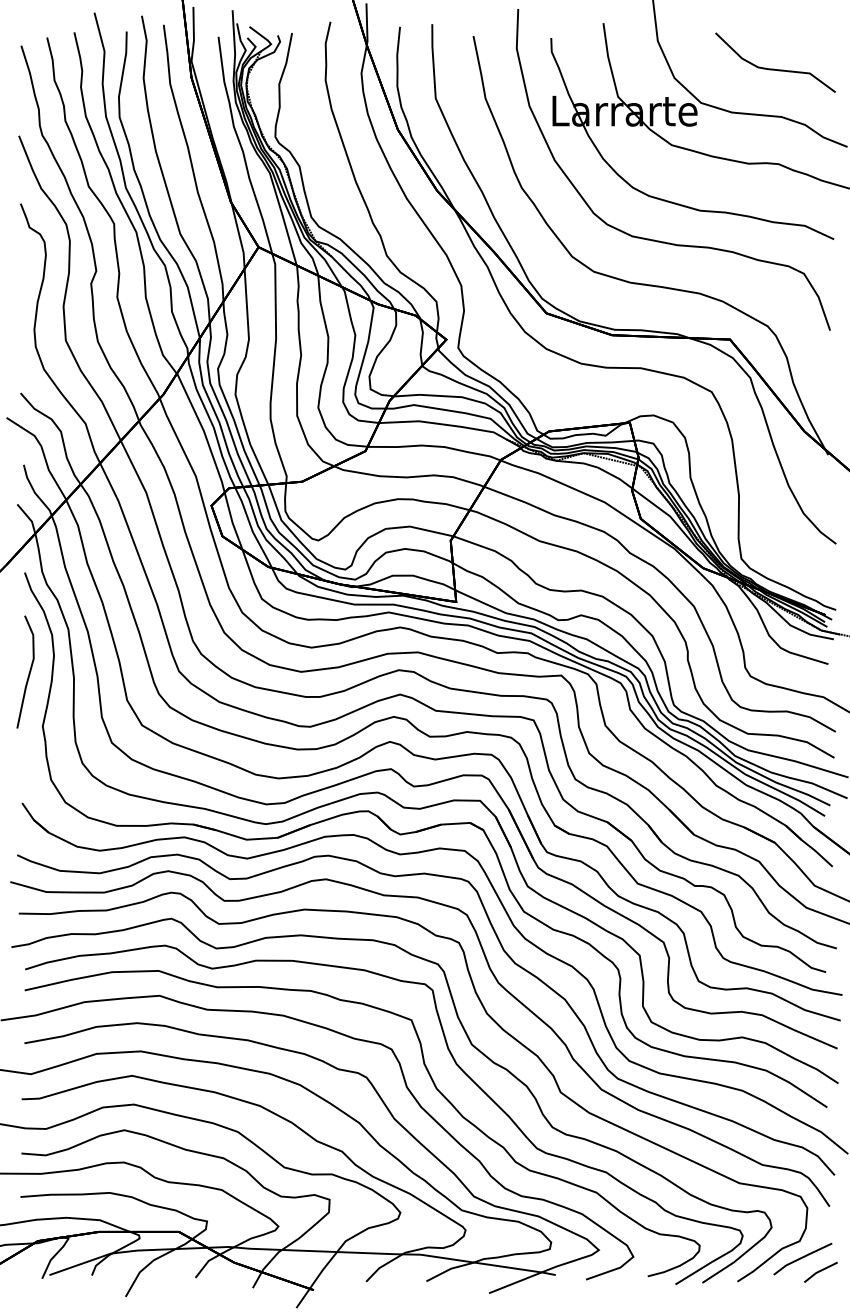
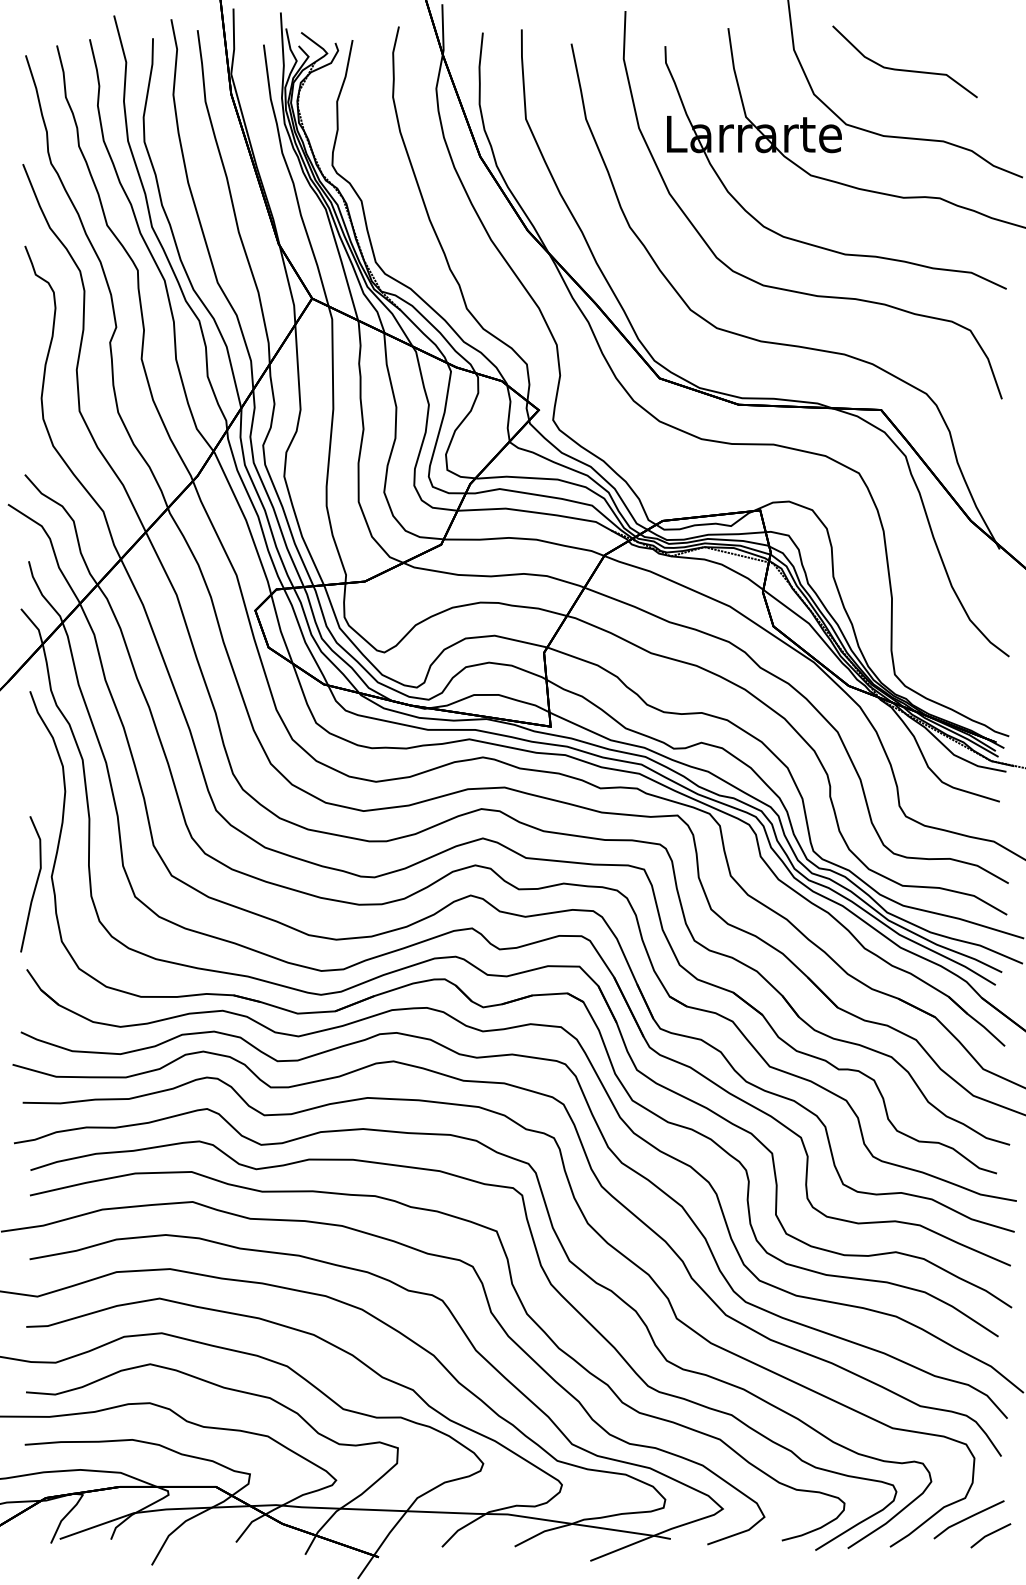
curve: (775, 69) -> (904, 69), moved
line: (28, 673) -> (34, 886), moved

